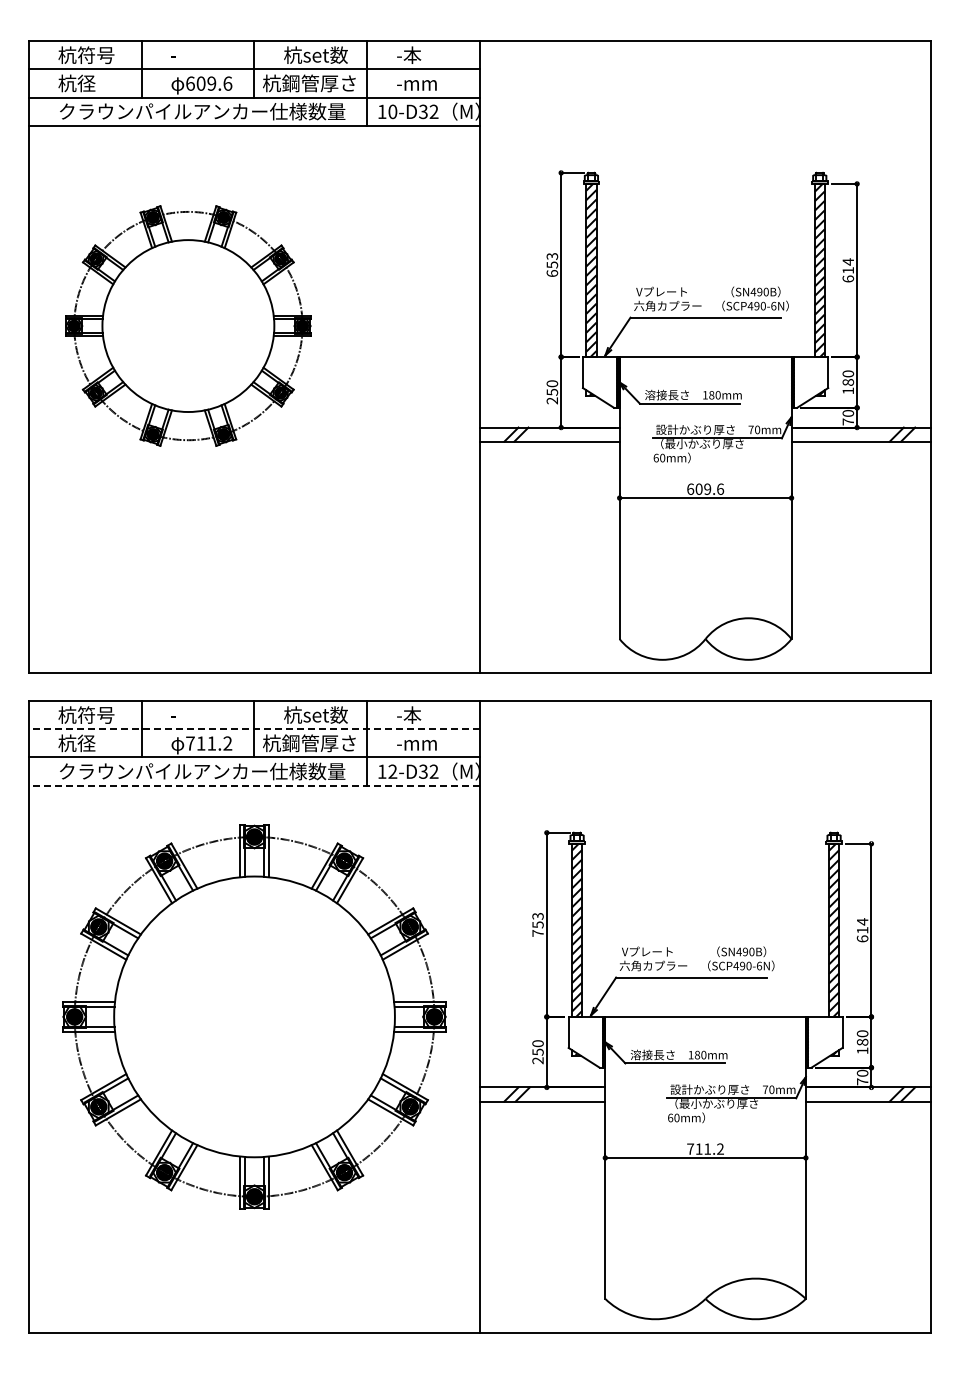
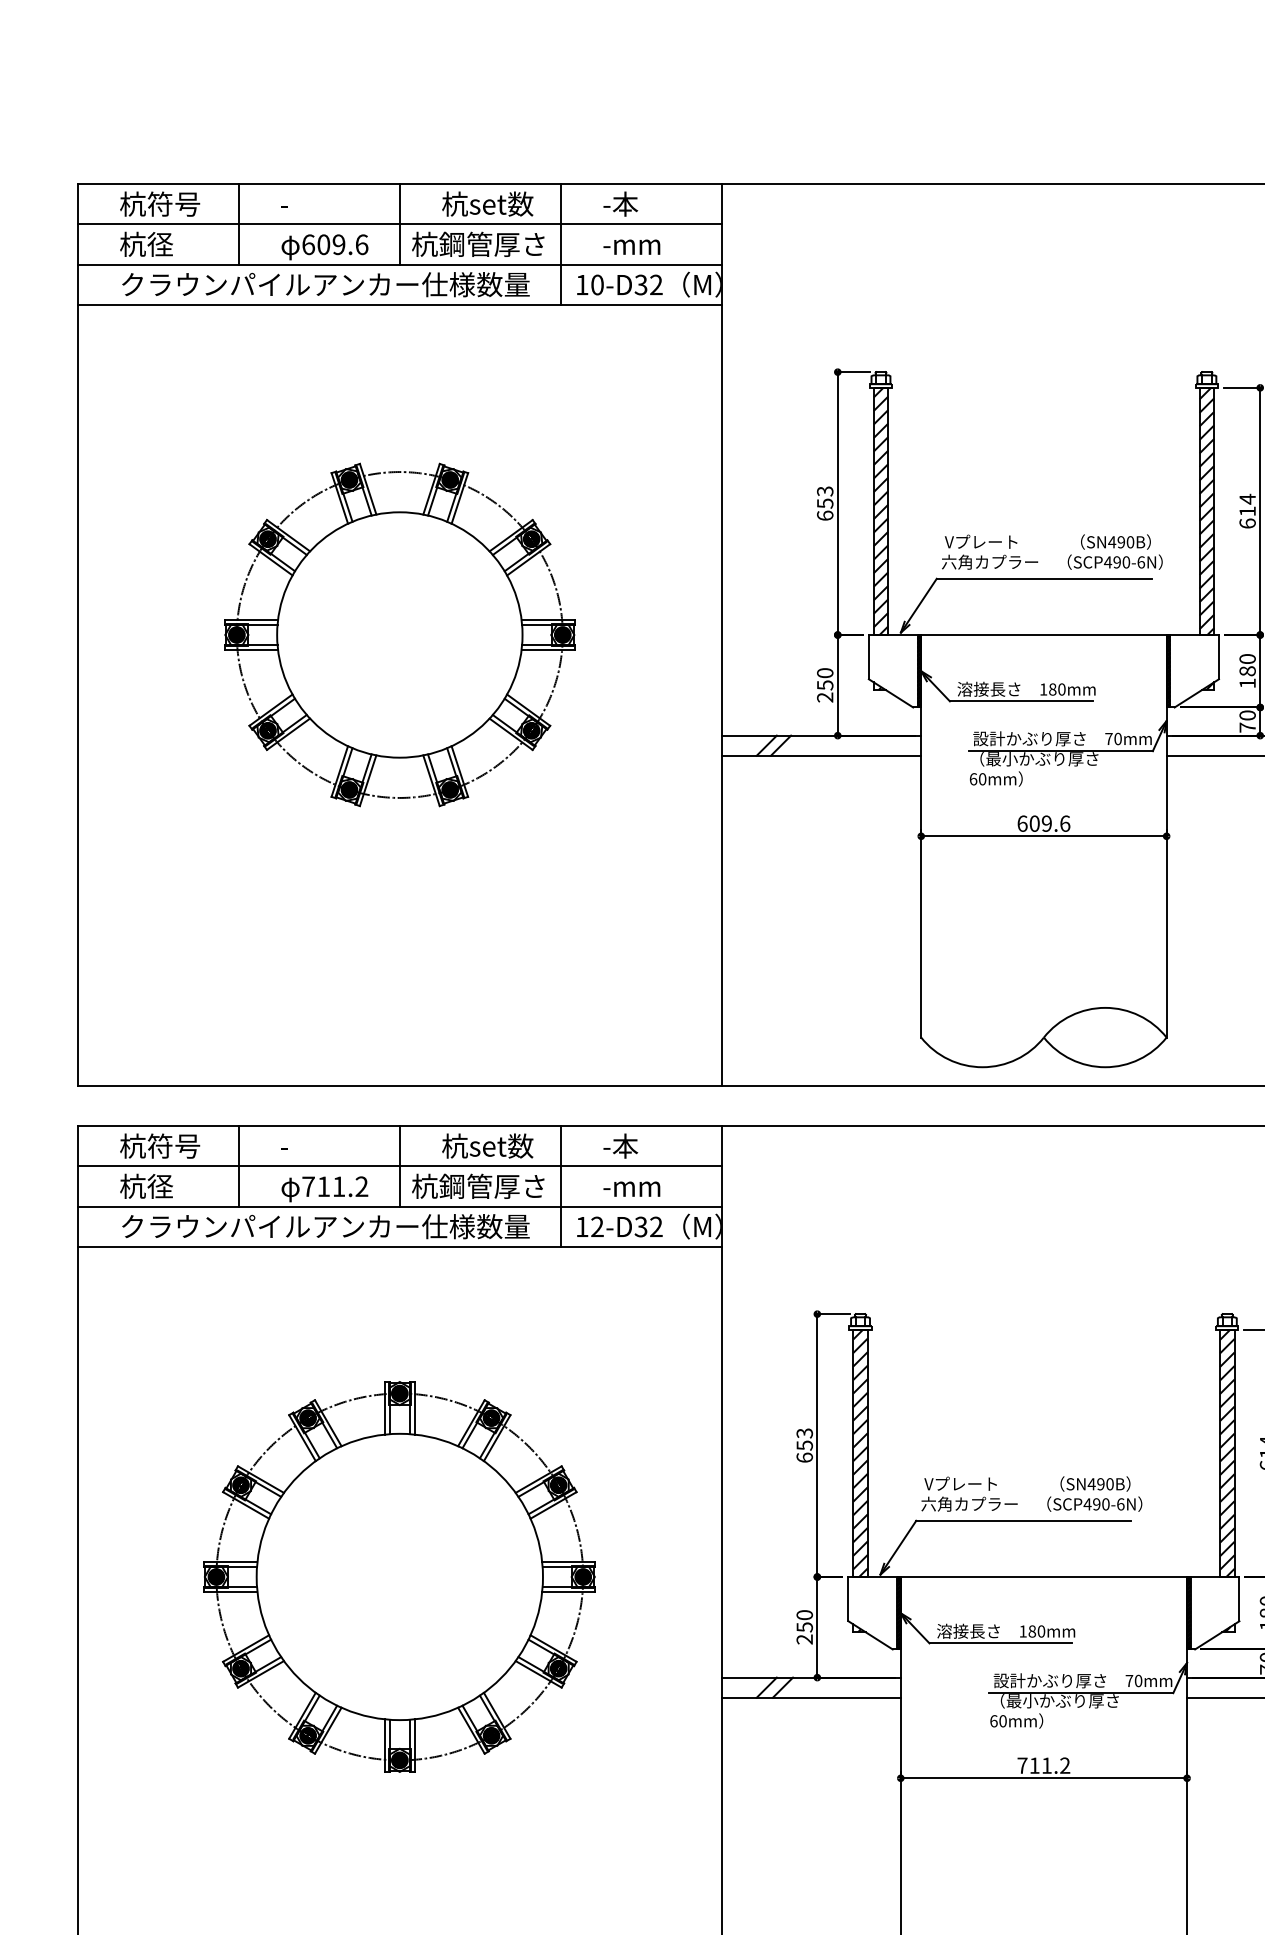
part: (188, 325) -> (399, 634), moved
line: (254, 729) -> (399, 1166), dashed -> solid
line: (254, 785) -> (399, 1246), dashed -> solid
text: (537, 932) -> (803, 1456), 753 -> 653
part: (253, 1016) -> (398, 1576), size x0.71

